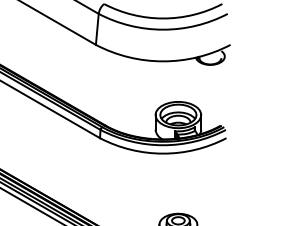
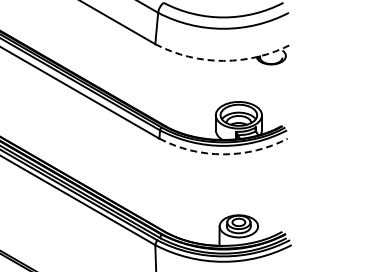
arc: (163, 60) -> (223, 60), solid -> dashed
arc: (163, 153) -> (223, 154), solid -> dashed

